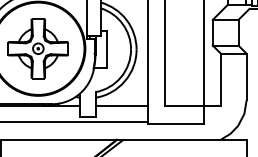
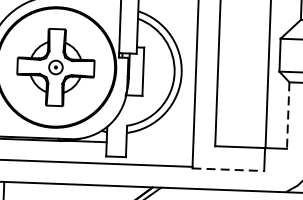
line: (220, 79) -> (287, 115), solid -> dashed
line: (121, 105) -> (159, 144), removed
line: (176, 123) -> (229, 169), solid -> dashed

